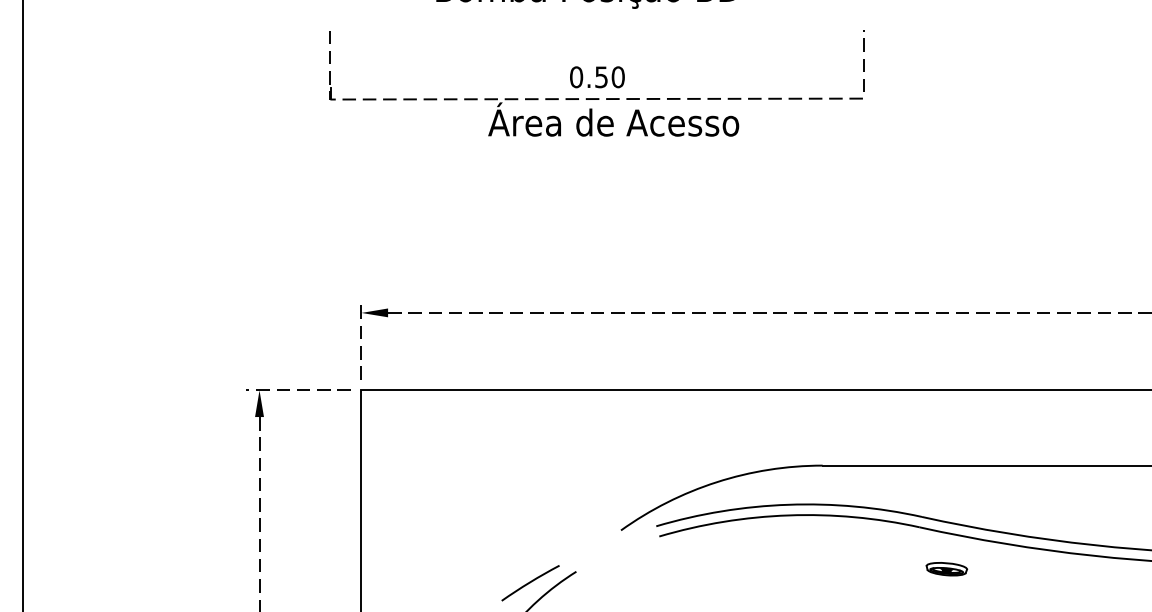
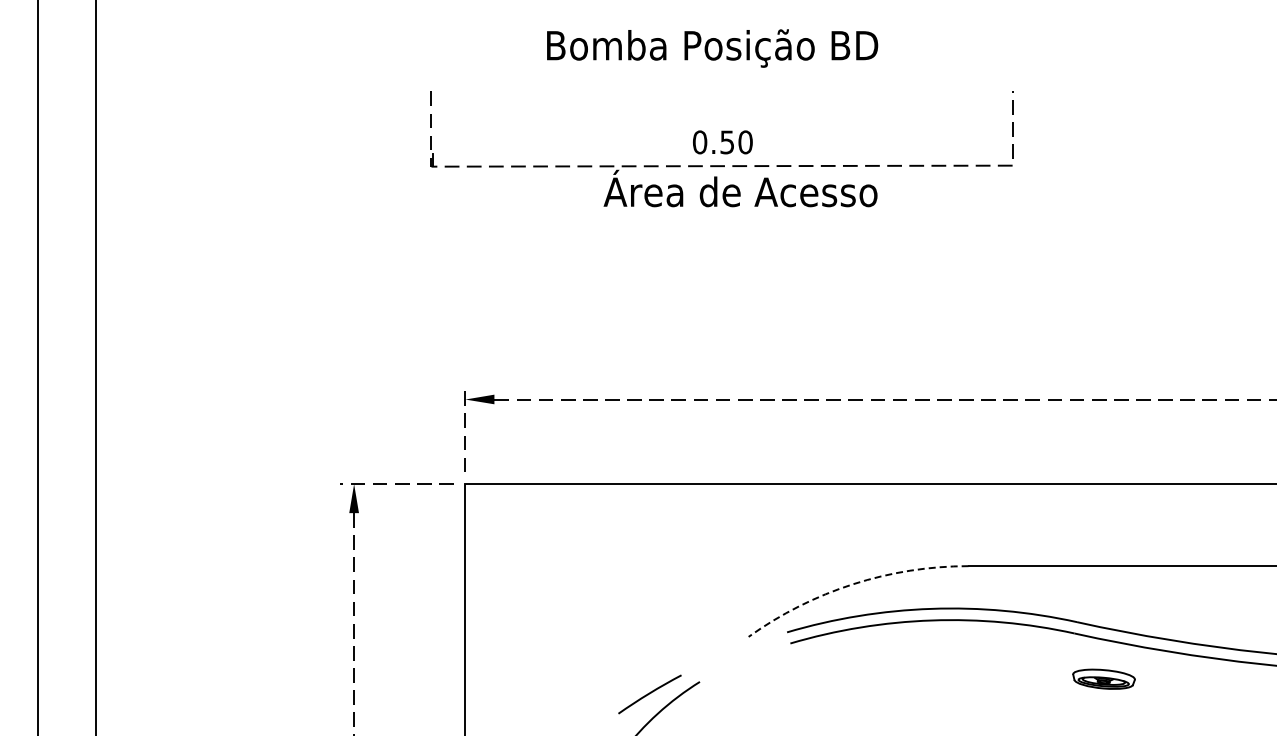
arc: (717, 482) -> (853, 584), solid -> dashed
part: (947, 568) -> (1104, 678), size x1.4

